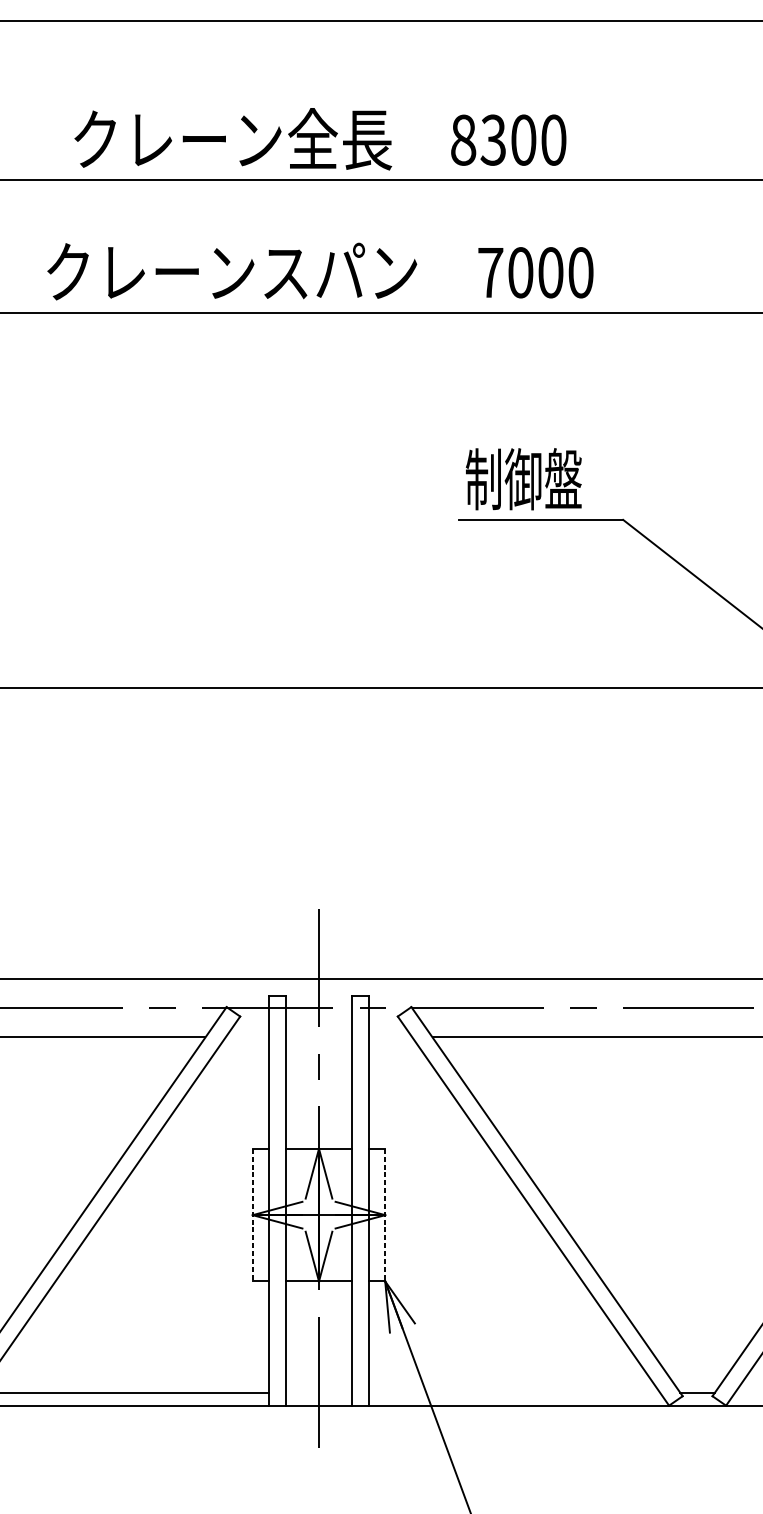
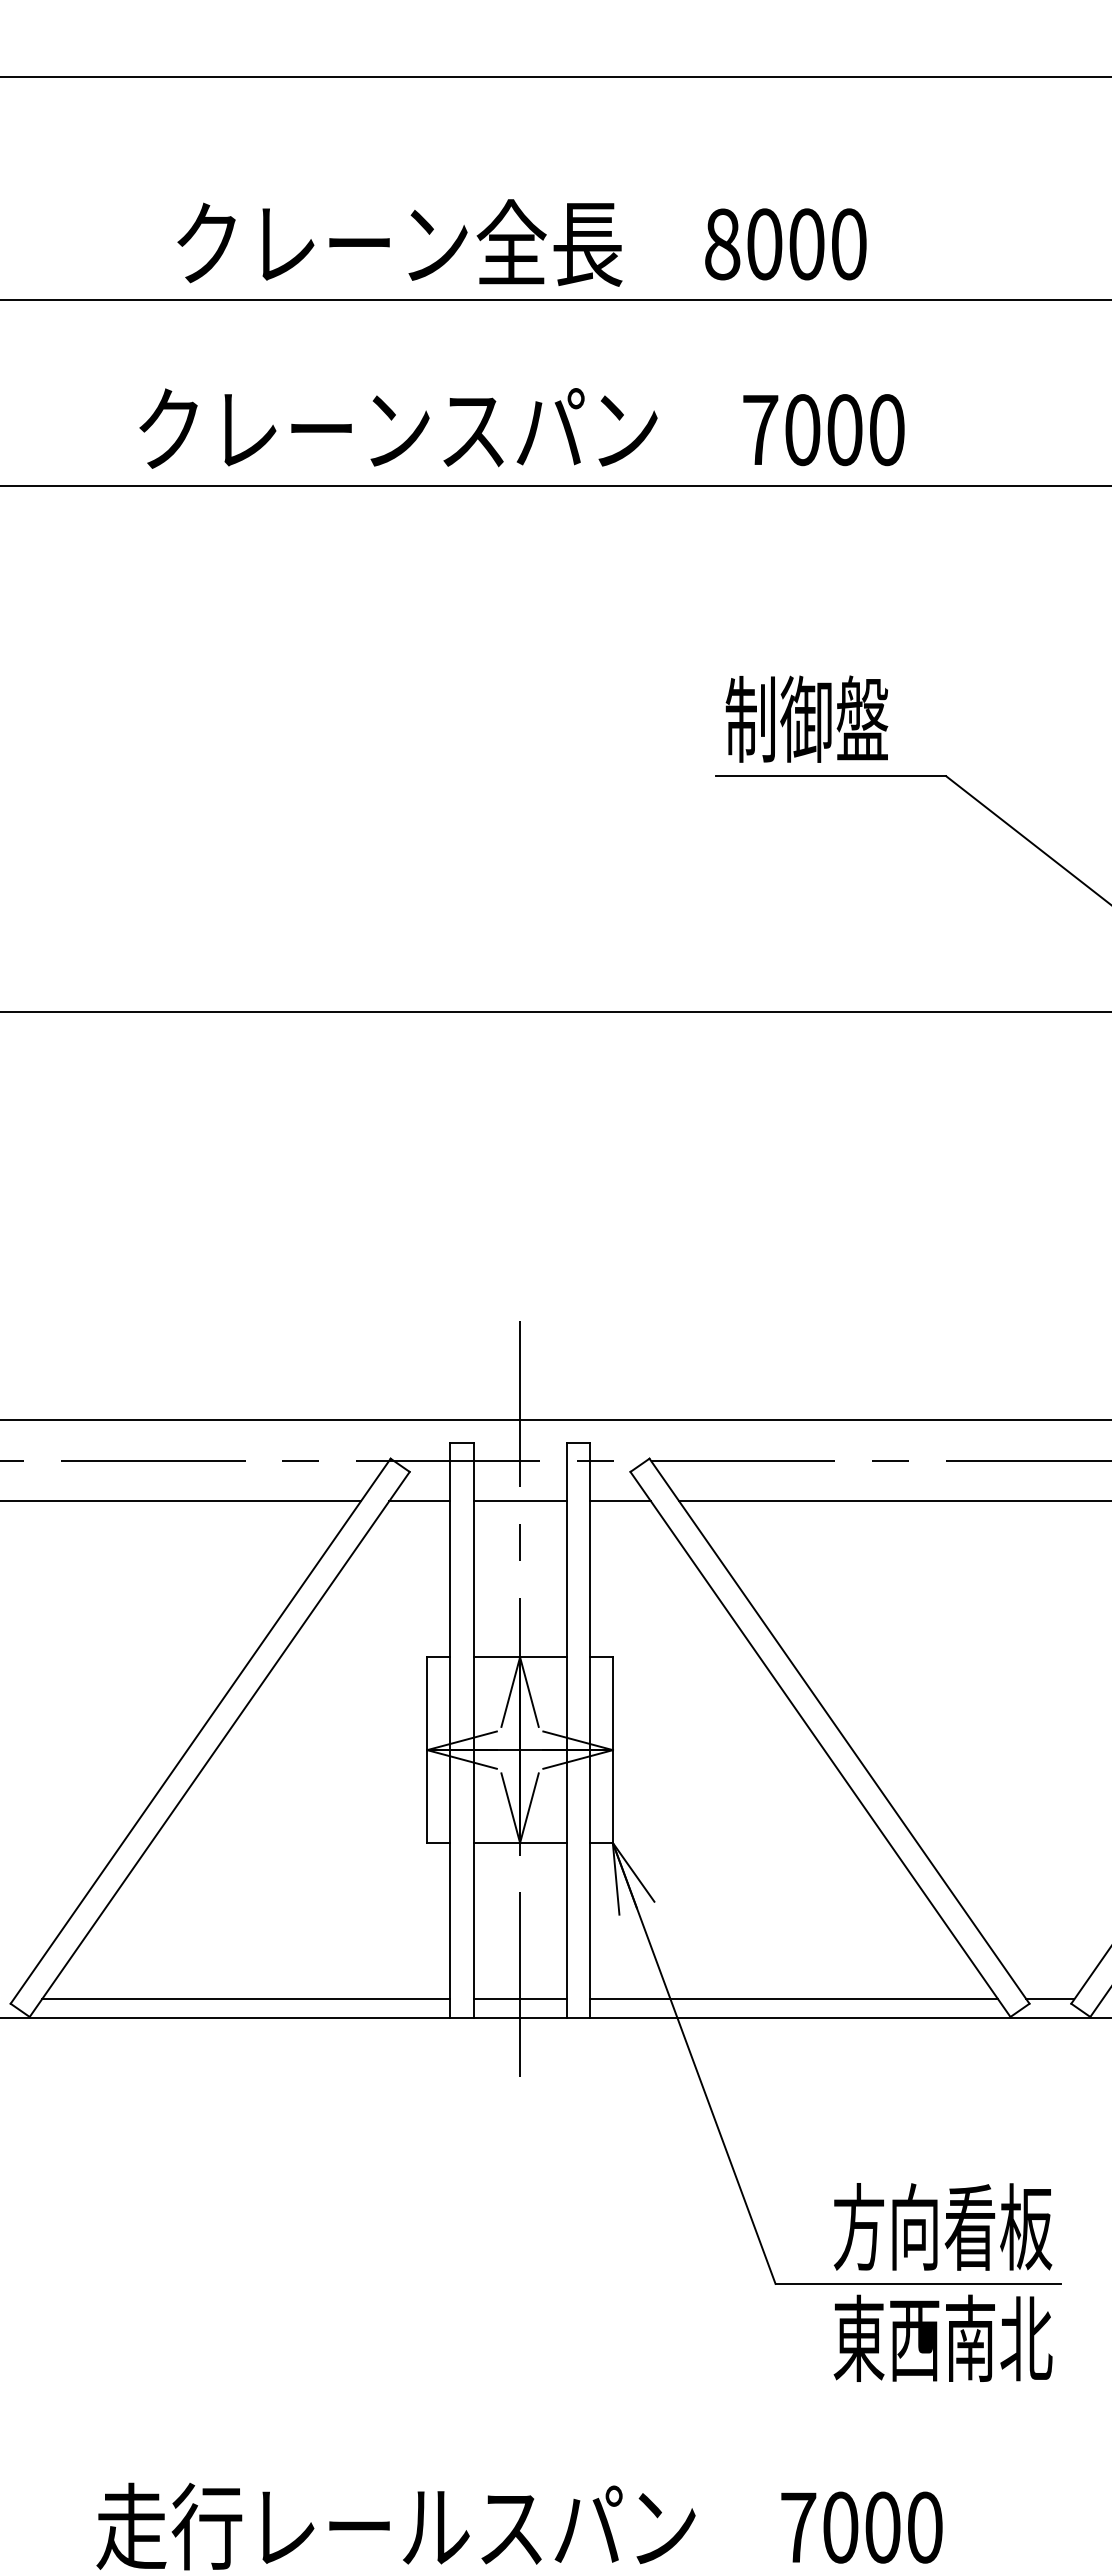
text: (493, 140) -> (764, 244), 8300 -> 8000
line: (247, 1037) -> (419, 1501), added
line: (318, 1037) -> (519, 1501), added
line: (389, 1037) -> (619, 1501), added
line: (252, 1215) -> (427, 1750), dashed -> solid
line: (384, 1215) -> (612, 1750), dashed -> solid
line: (318, 1393) -> (519, 1999), added
line: (514, 1393) -> (793, 1999), added

